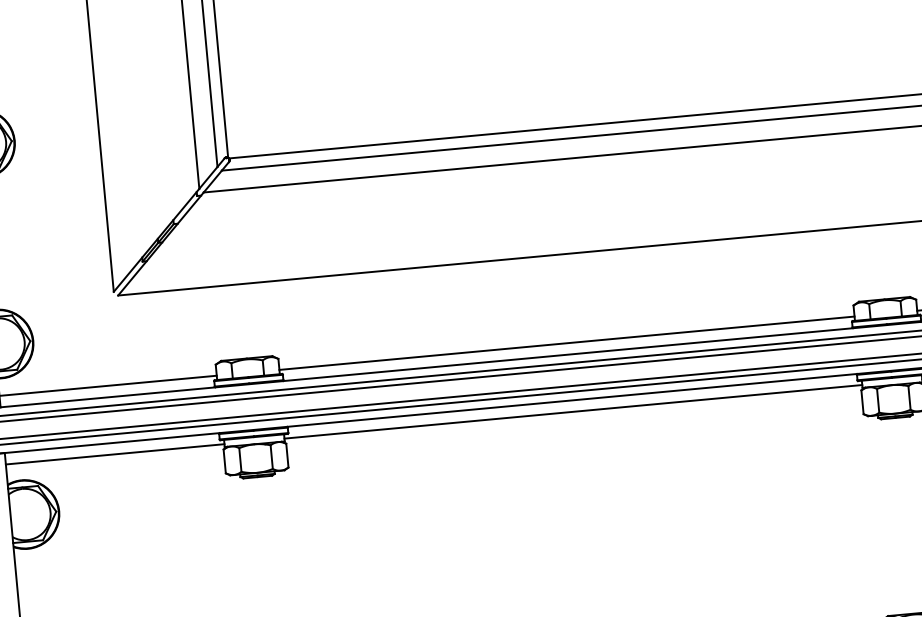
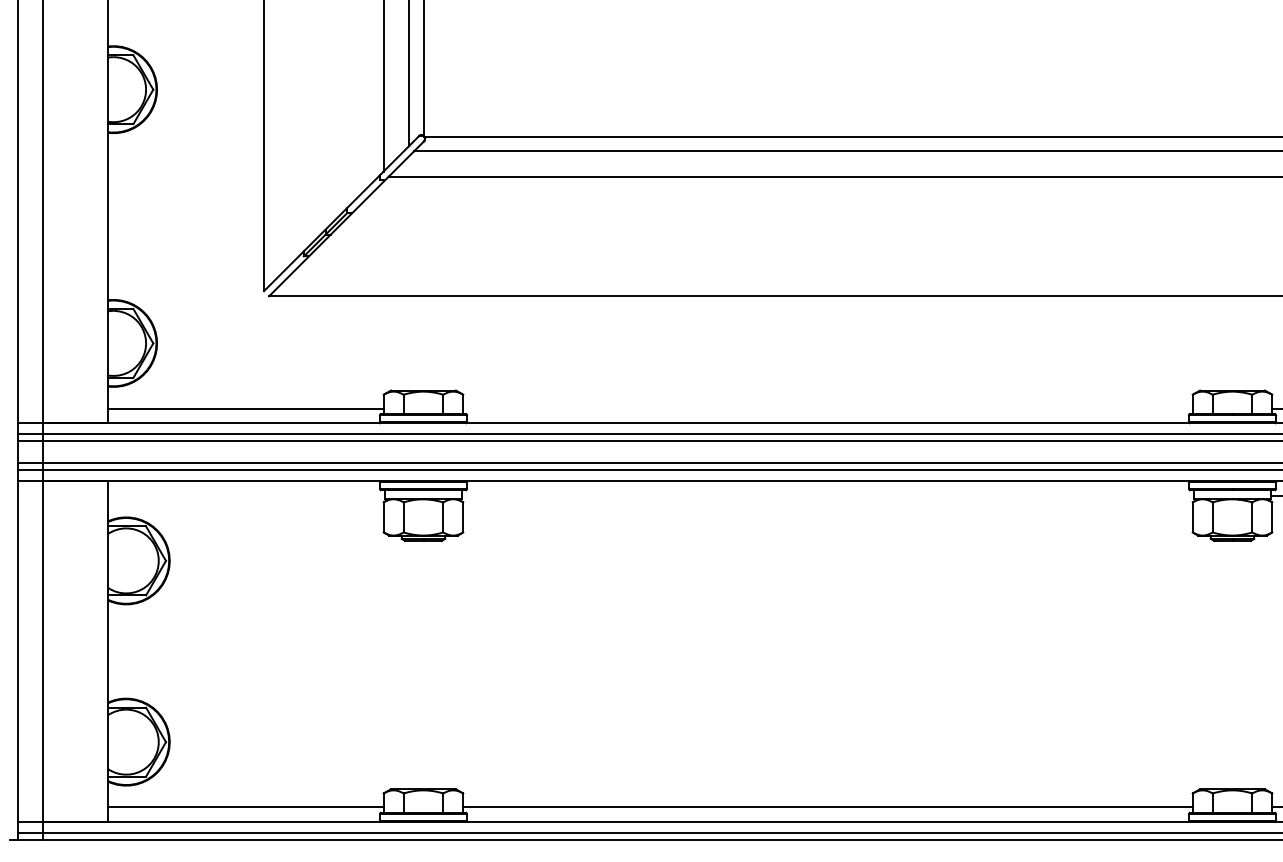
line: (566, 343) -> (827, 408), removed
line: (572, 411) -> (827, 495), removed
line: (114, 454) -> (246, 495), removed

